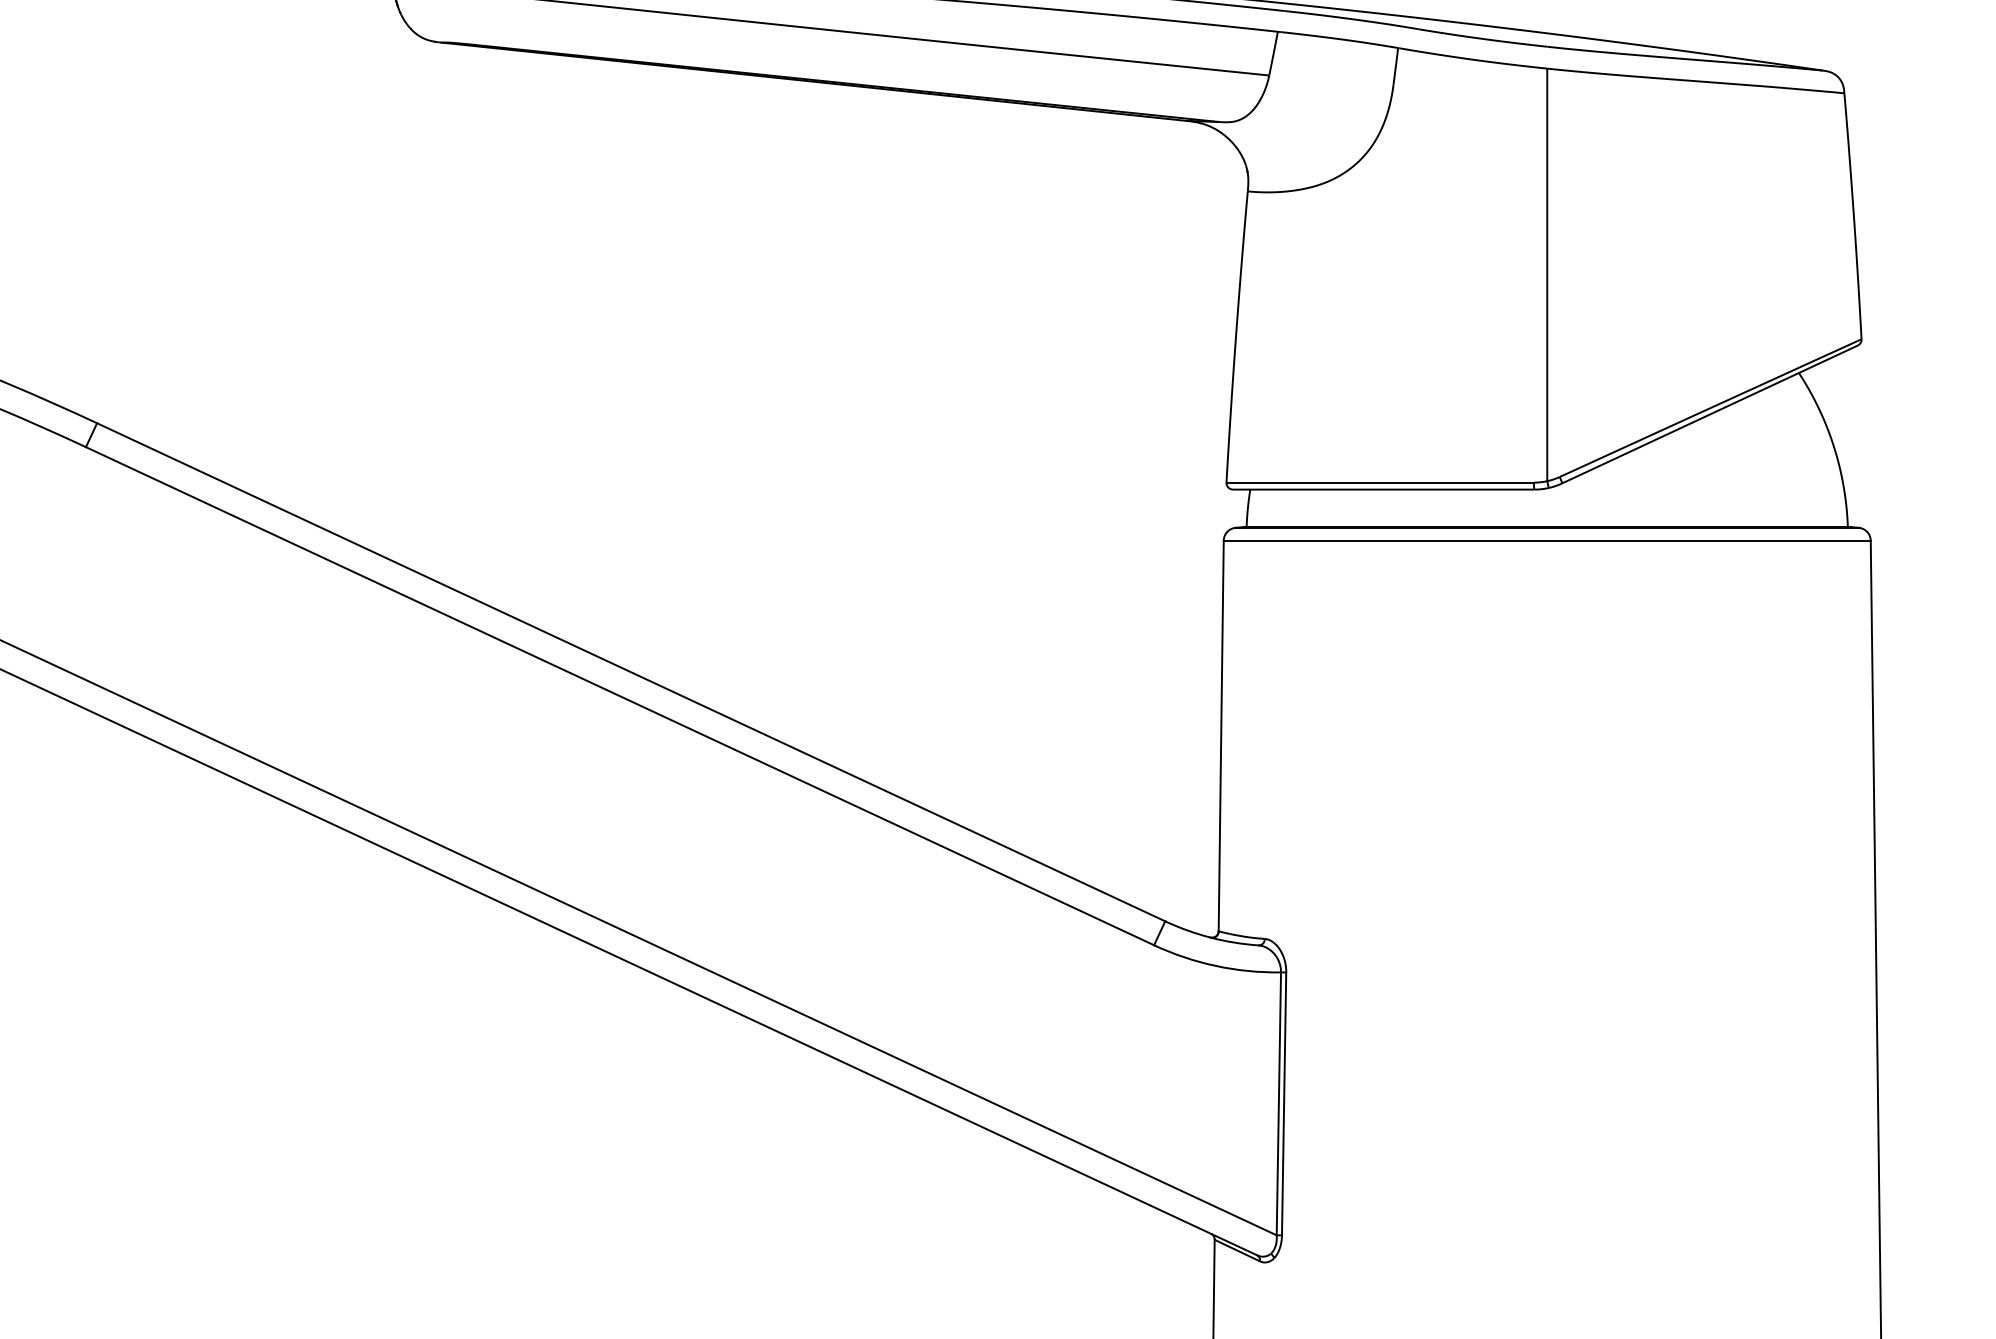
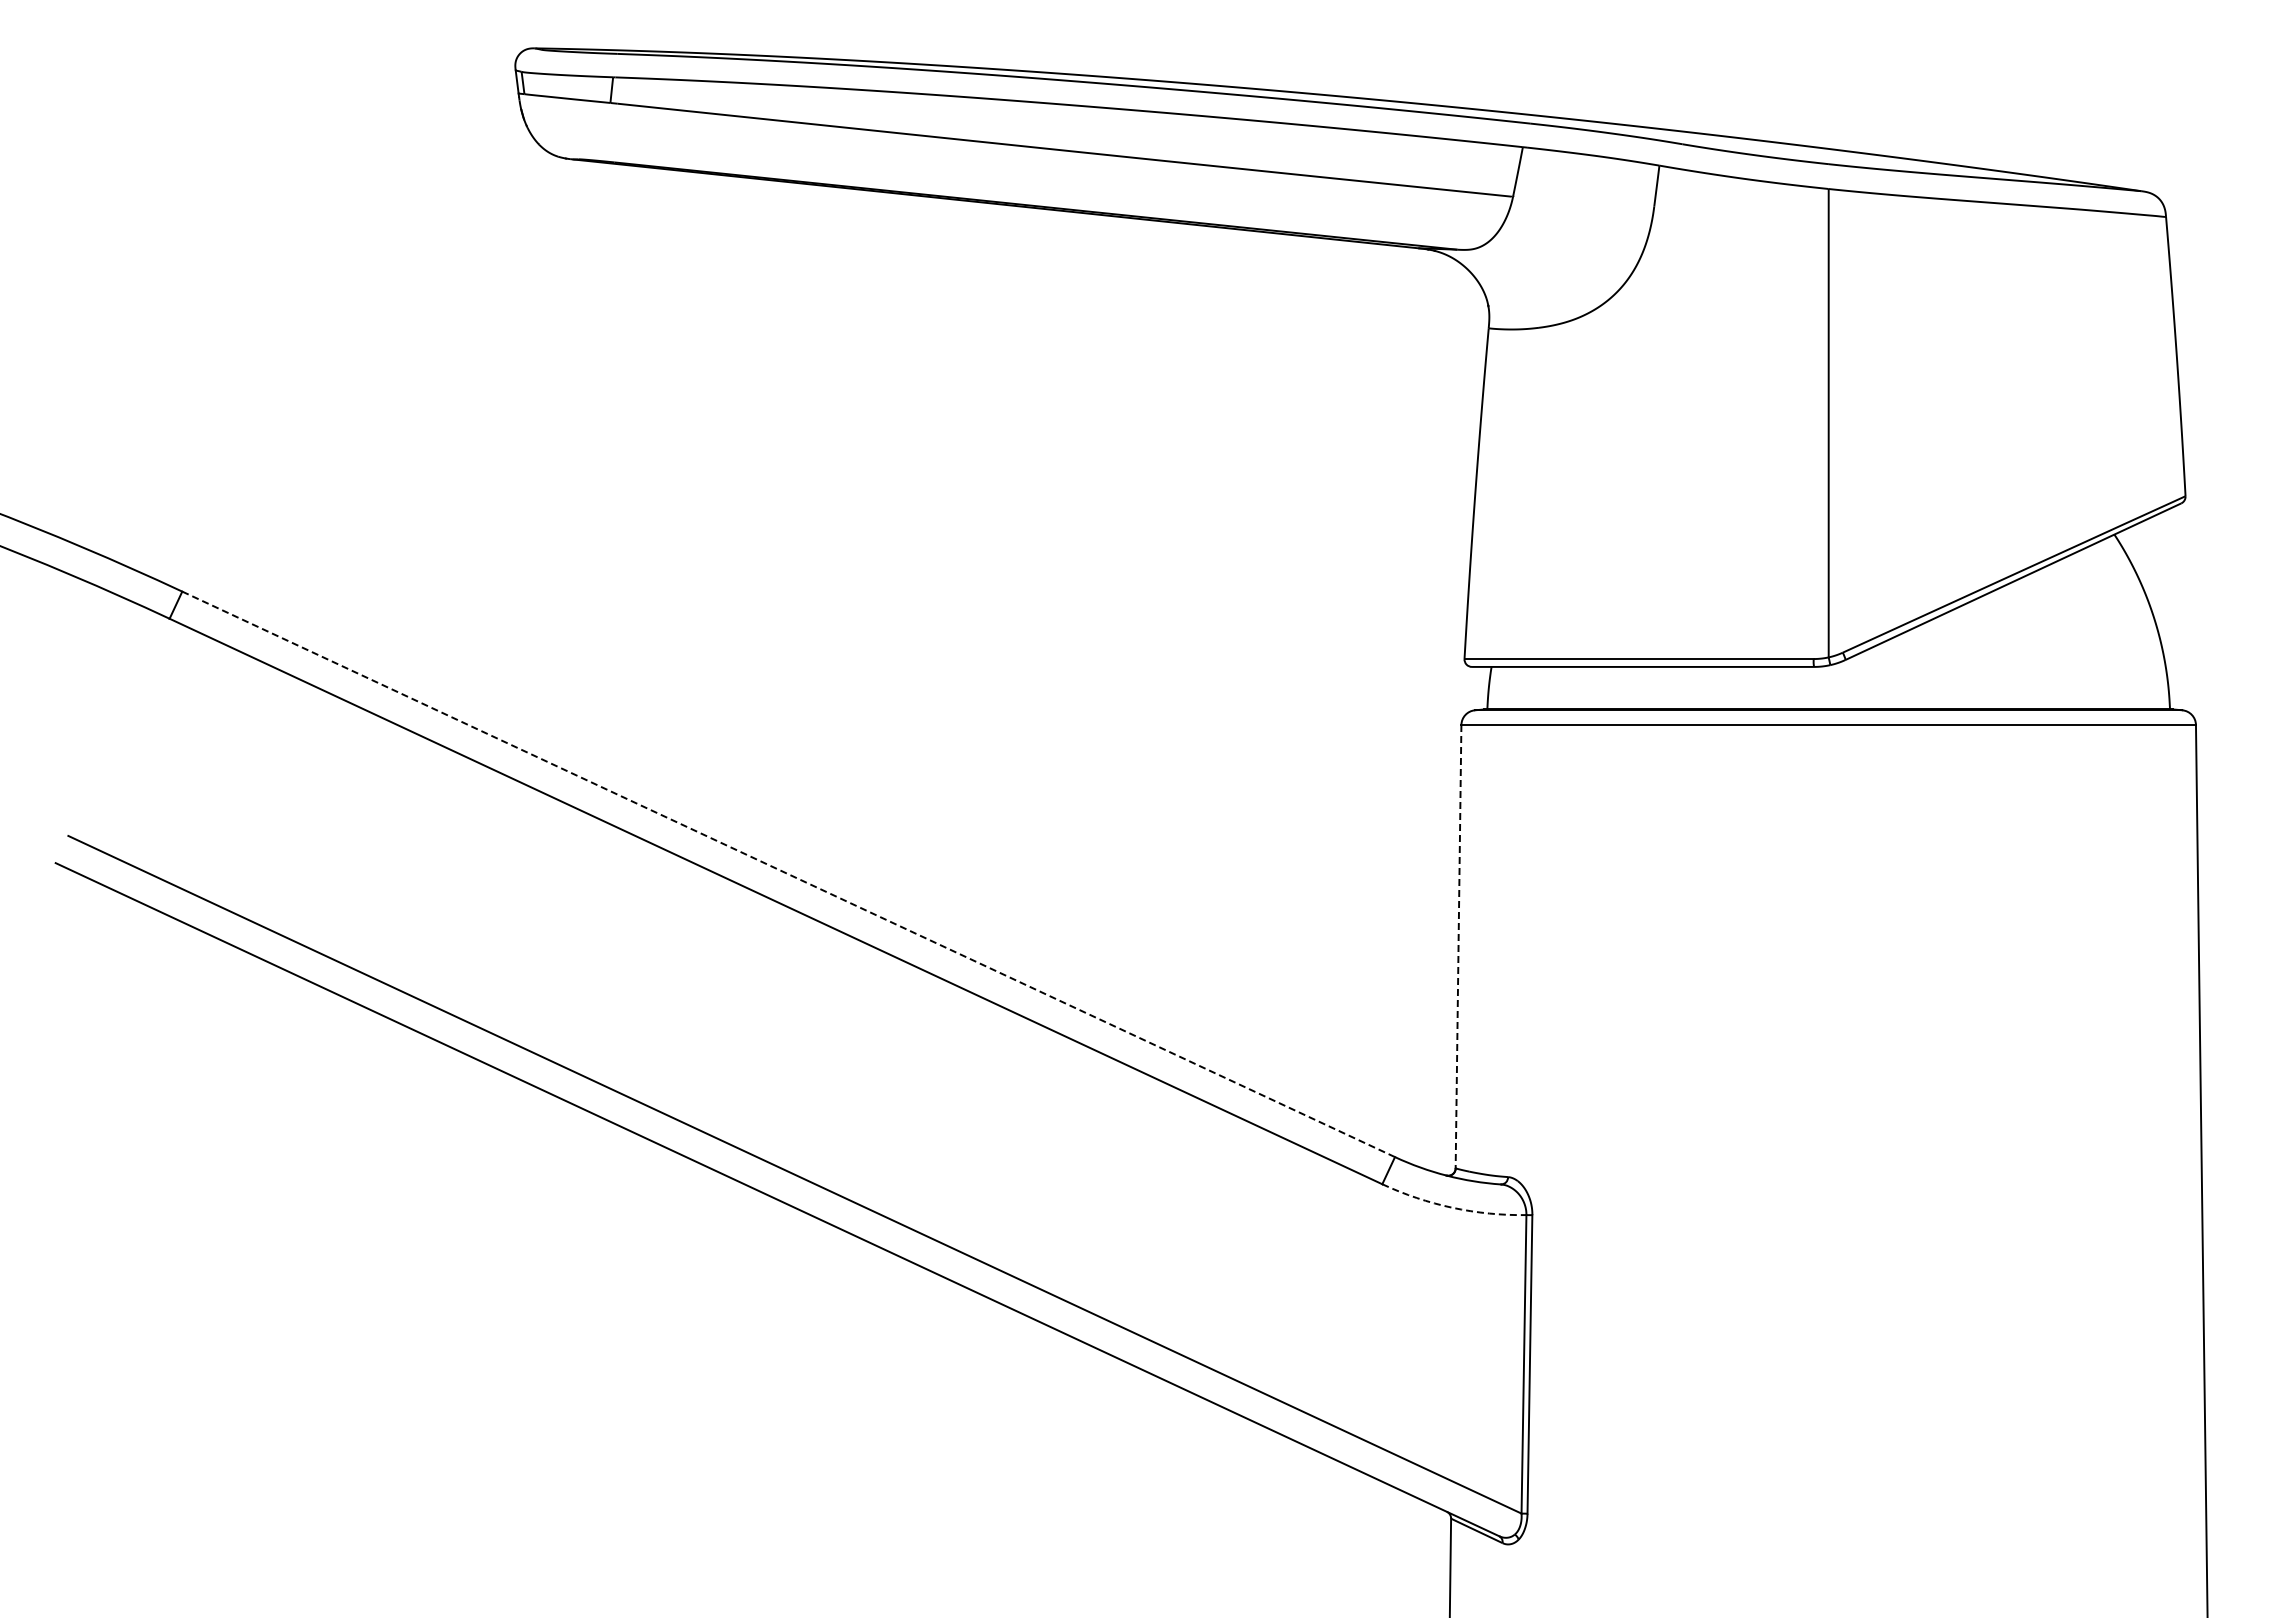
line: (631, 672) -> (789, 874), solid -> dashed
line: (1221, 735) -> (1458, 946), solid -> dashed
arc: (1215, 965) -> (1452, 1207), solid -> dashed

